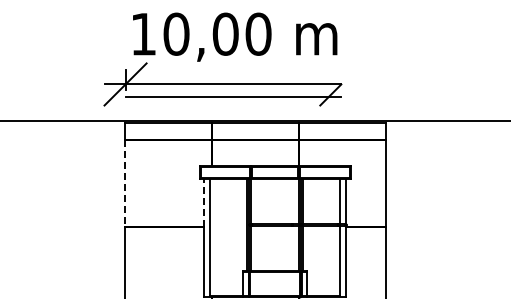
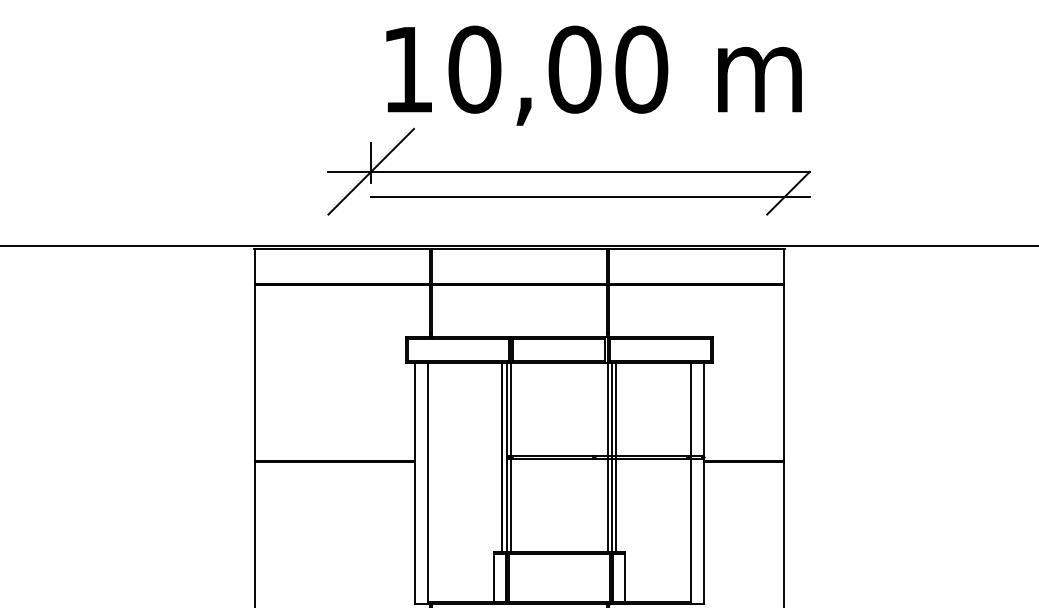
part: (222, 59) -> (568, 120), moved
line: (125, 183) -> (255, 373), dashed -> solid
line: (203, 202) -> (413, 411), dashed -> solid

